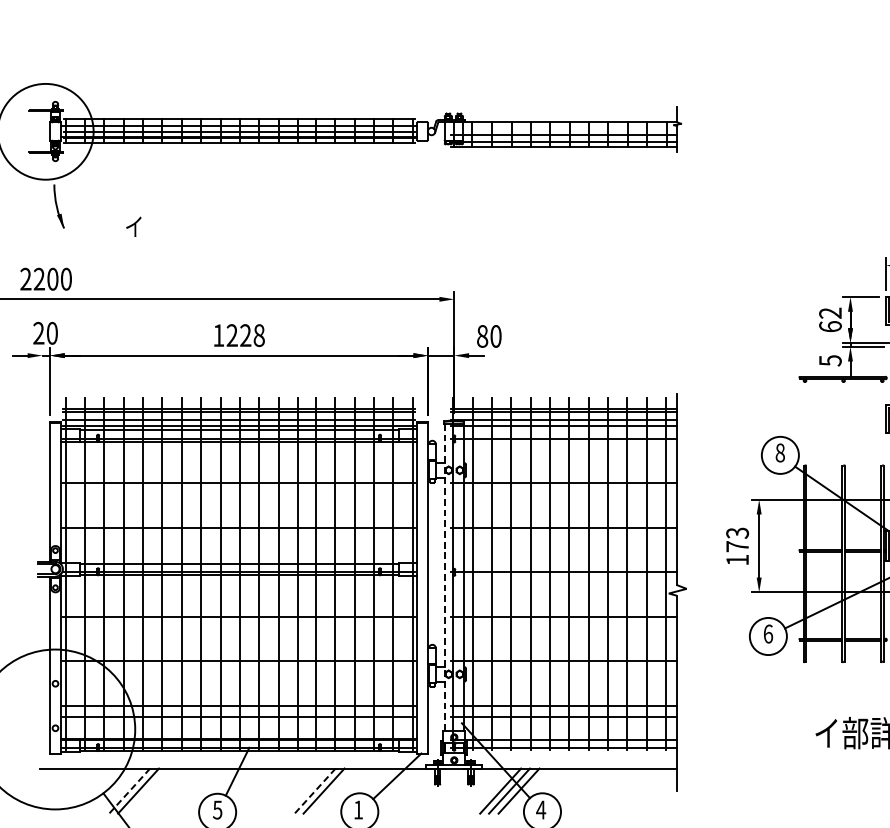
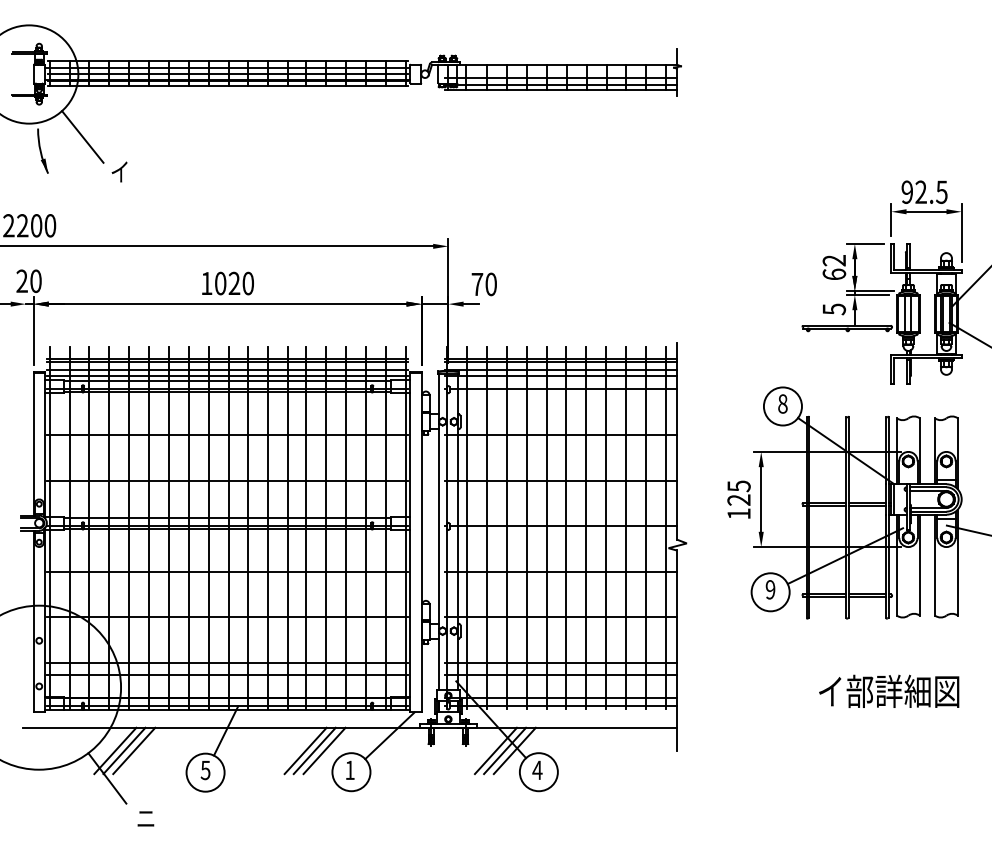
line: (97, 192) -> (82, 136), added
text: (245, 335) -> (234, 283), 1228 -> 1020
text: (482, 336) -> (477, 284), 80 -> 70
text: (737, 539) -> (738, 492), 173 -> 125
line: (444, 577) -> (438, 531), dashed -> solid
text: (768, 633) -> (770, 589), 6 -> 9
line: (148, 790) -> (134, 750), added
line: (333, 790) -> (324, 750), added
line: (129, 791) -> (115, 751), dashed -> solid
line: (315, 791) -> (305, 751), dashed -> solid

